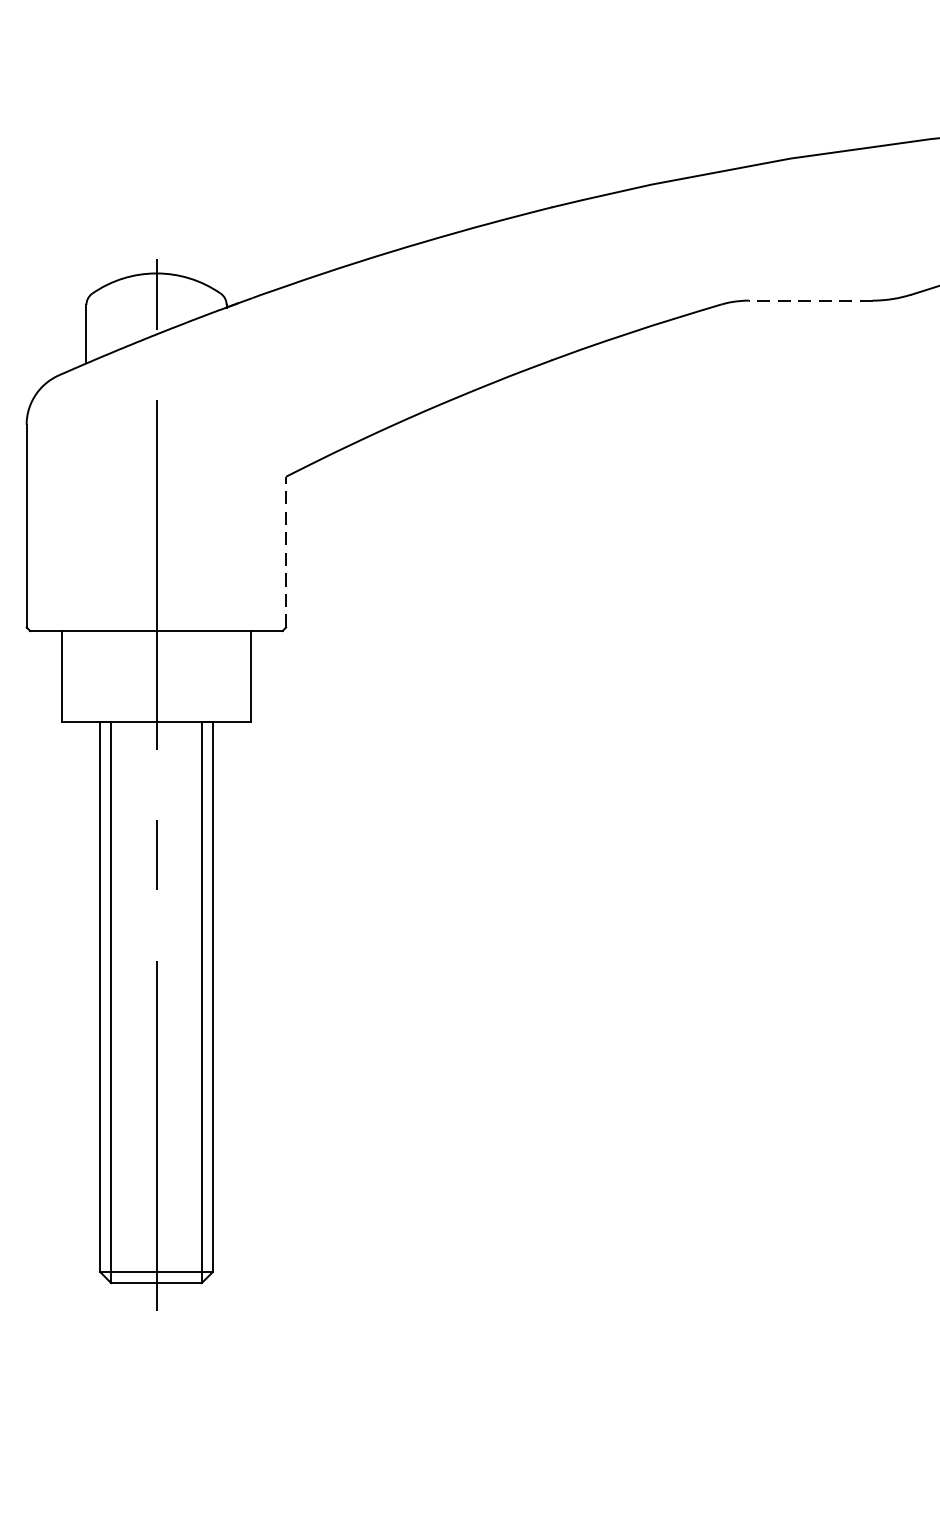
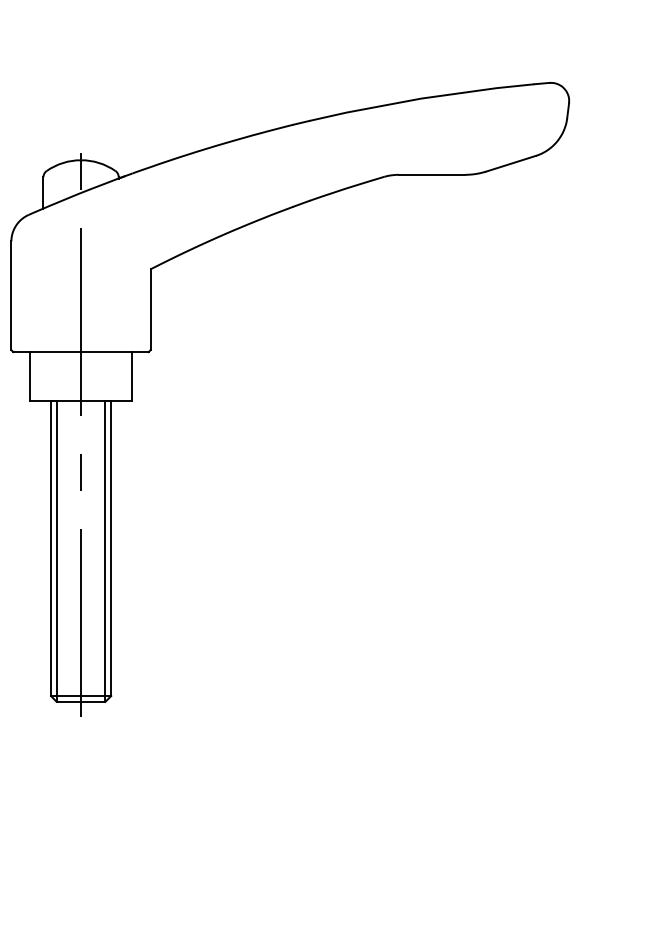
line: (809, 300) -> (431, 174), dashed -> solid
line: (285, 551) -> (150, 309), dashed -> solid

